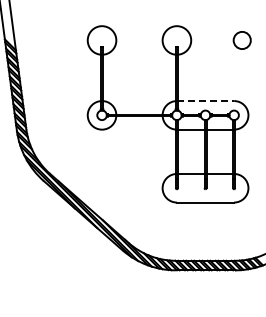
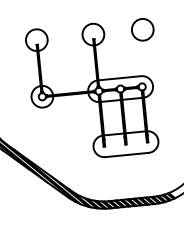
circle: (241, 40) -> (142, 29), size x1.67
line: (205, 101) -> (119, 78), dashed -> solid

